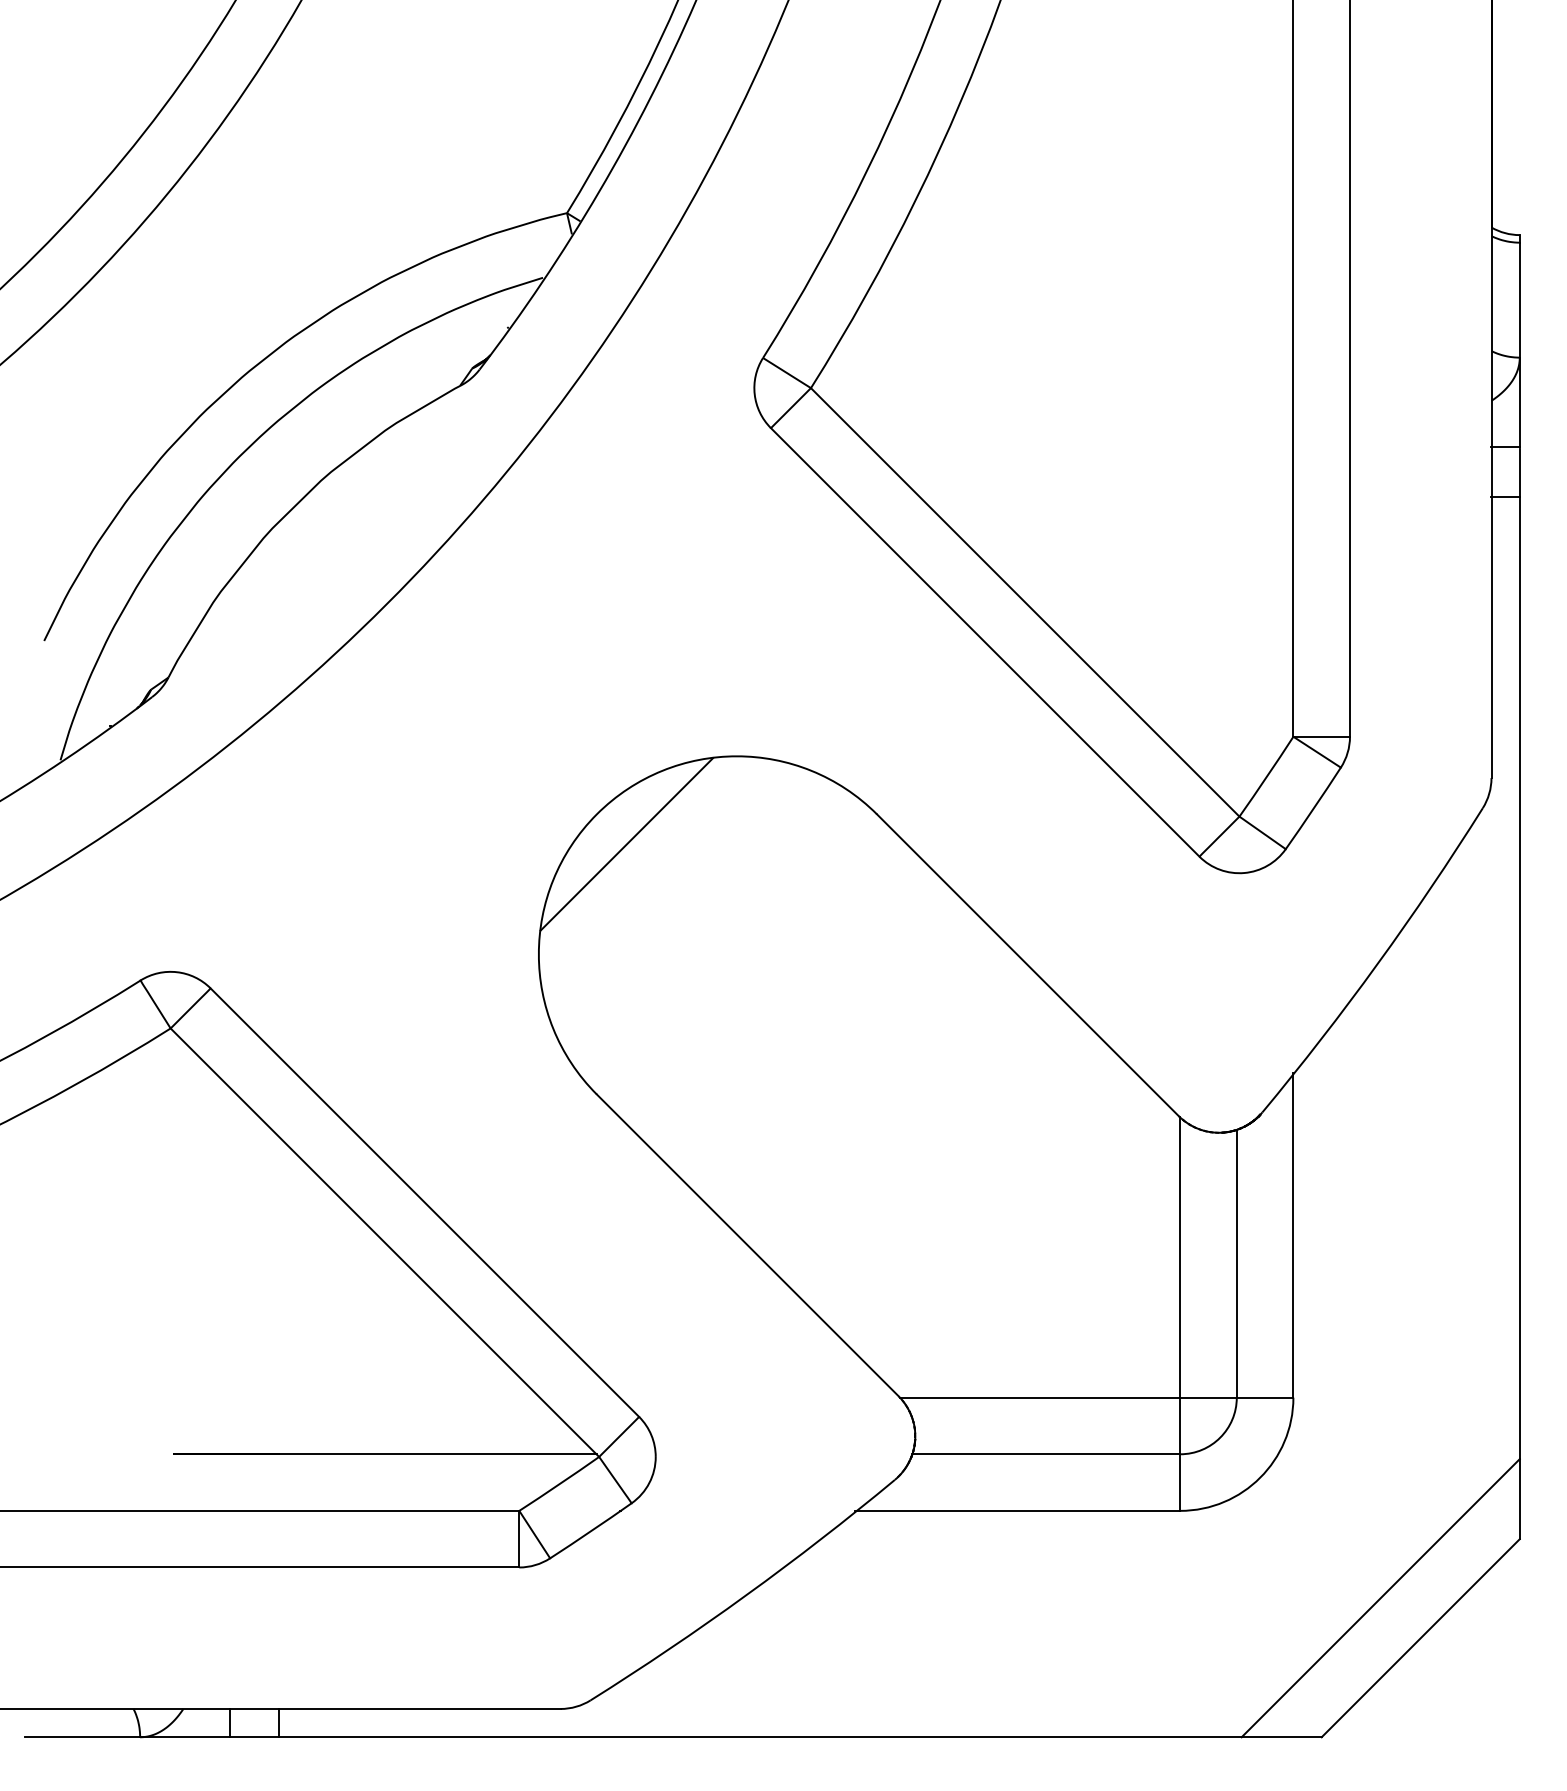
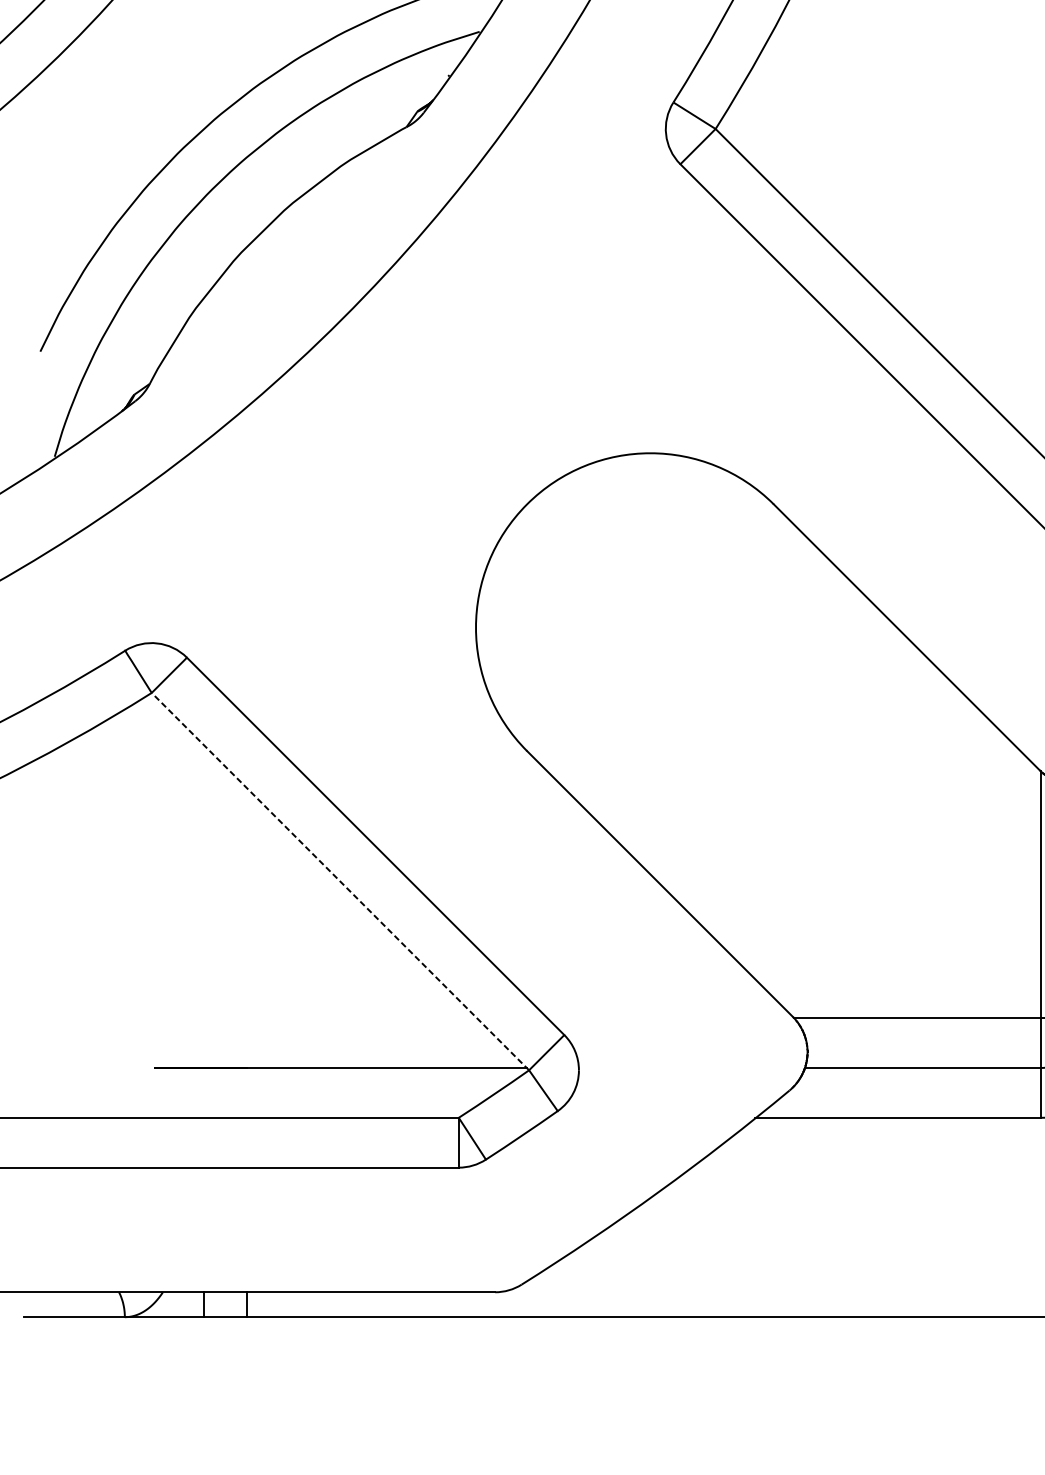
line: (626, 844) -> (553, 530), removed
line: (384, 1242) -> (340, 881), solid -> dashed

